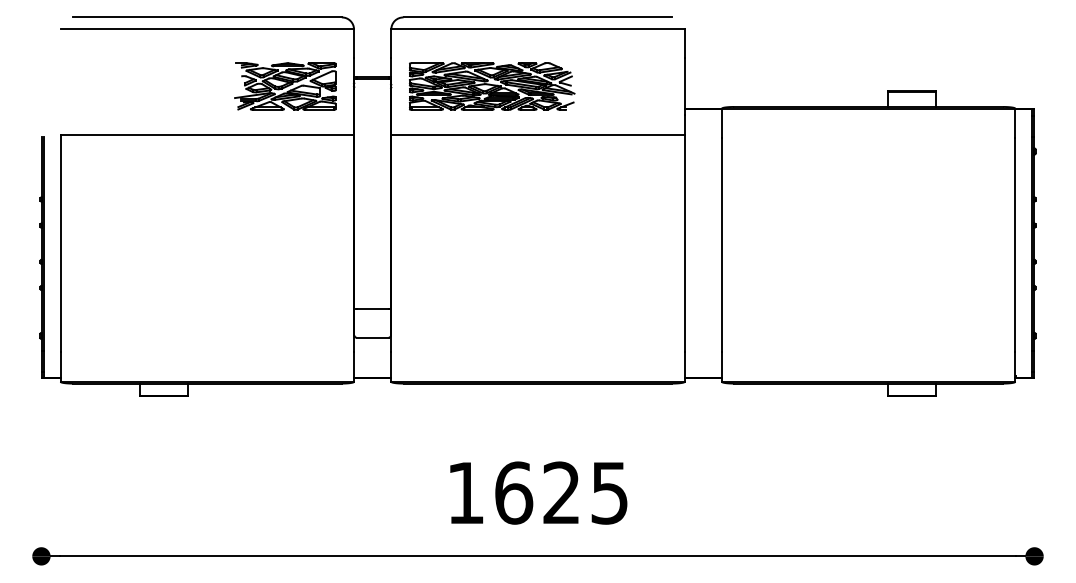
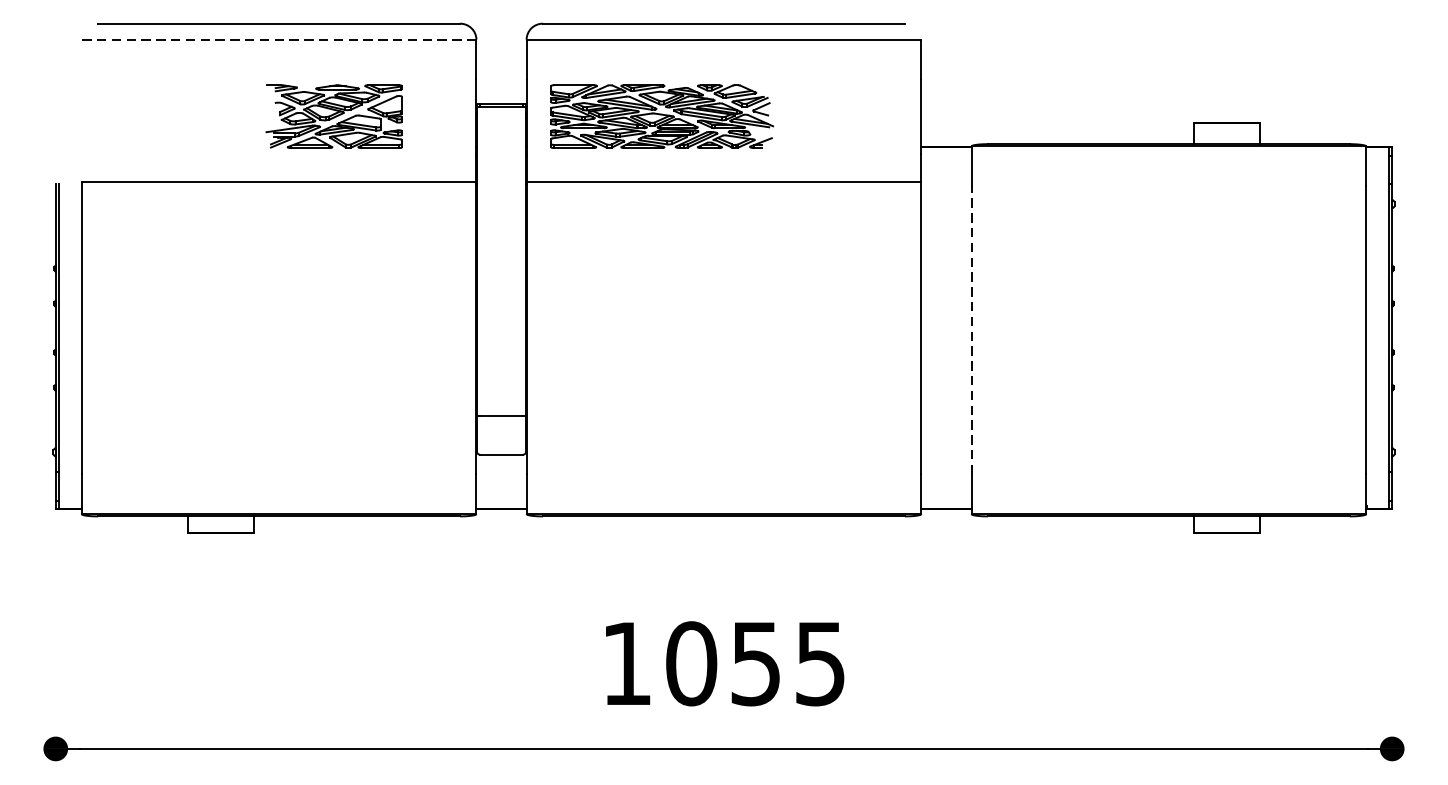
line: (207, 29) -> (279, 39), solid -> dashed
part: (285, 86) -> (334, 116), moved
line: (721, 245) -> (970, 330), solid -> dashed
text: (537, 492) -> (723, 662), 1625 -> 1055

